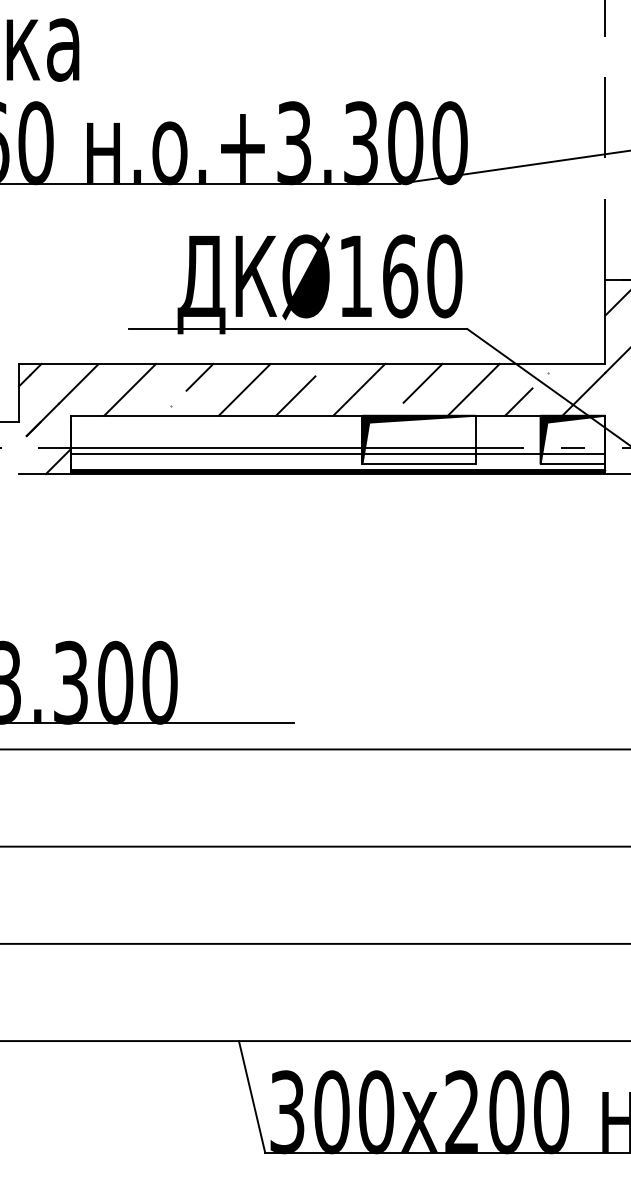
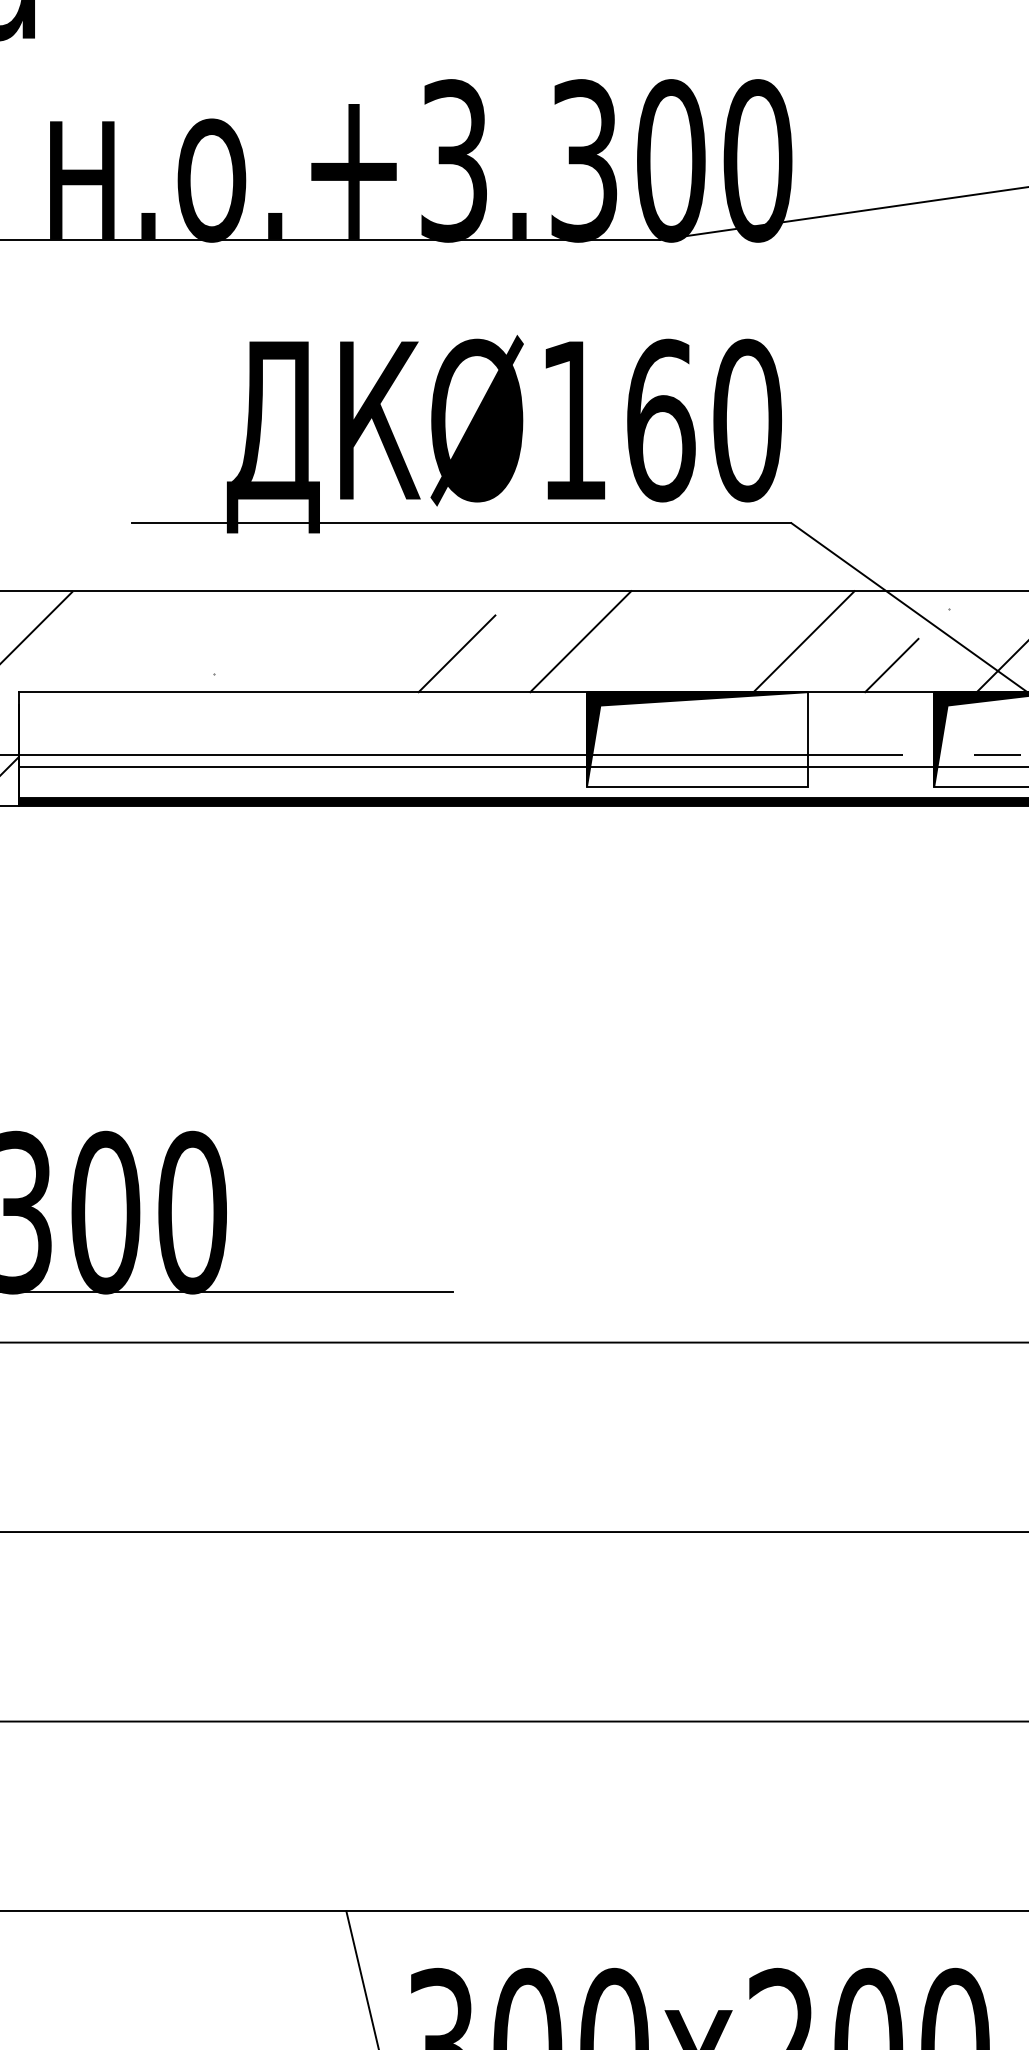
line: (199, 376) -> (269, 615), removed
line: (422, 382) -> (704, 627), removed
line: (130, 389) -> (134, 640), removed
line: (244, 389) -> (357, 640), removed

